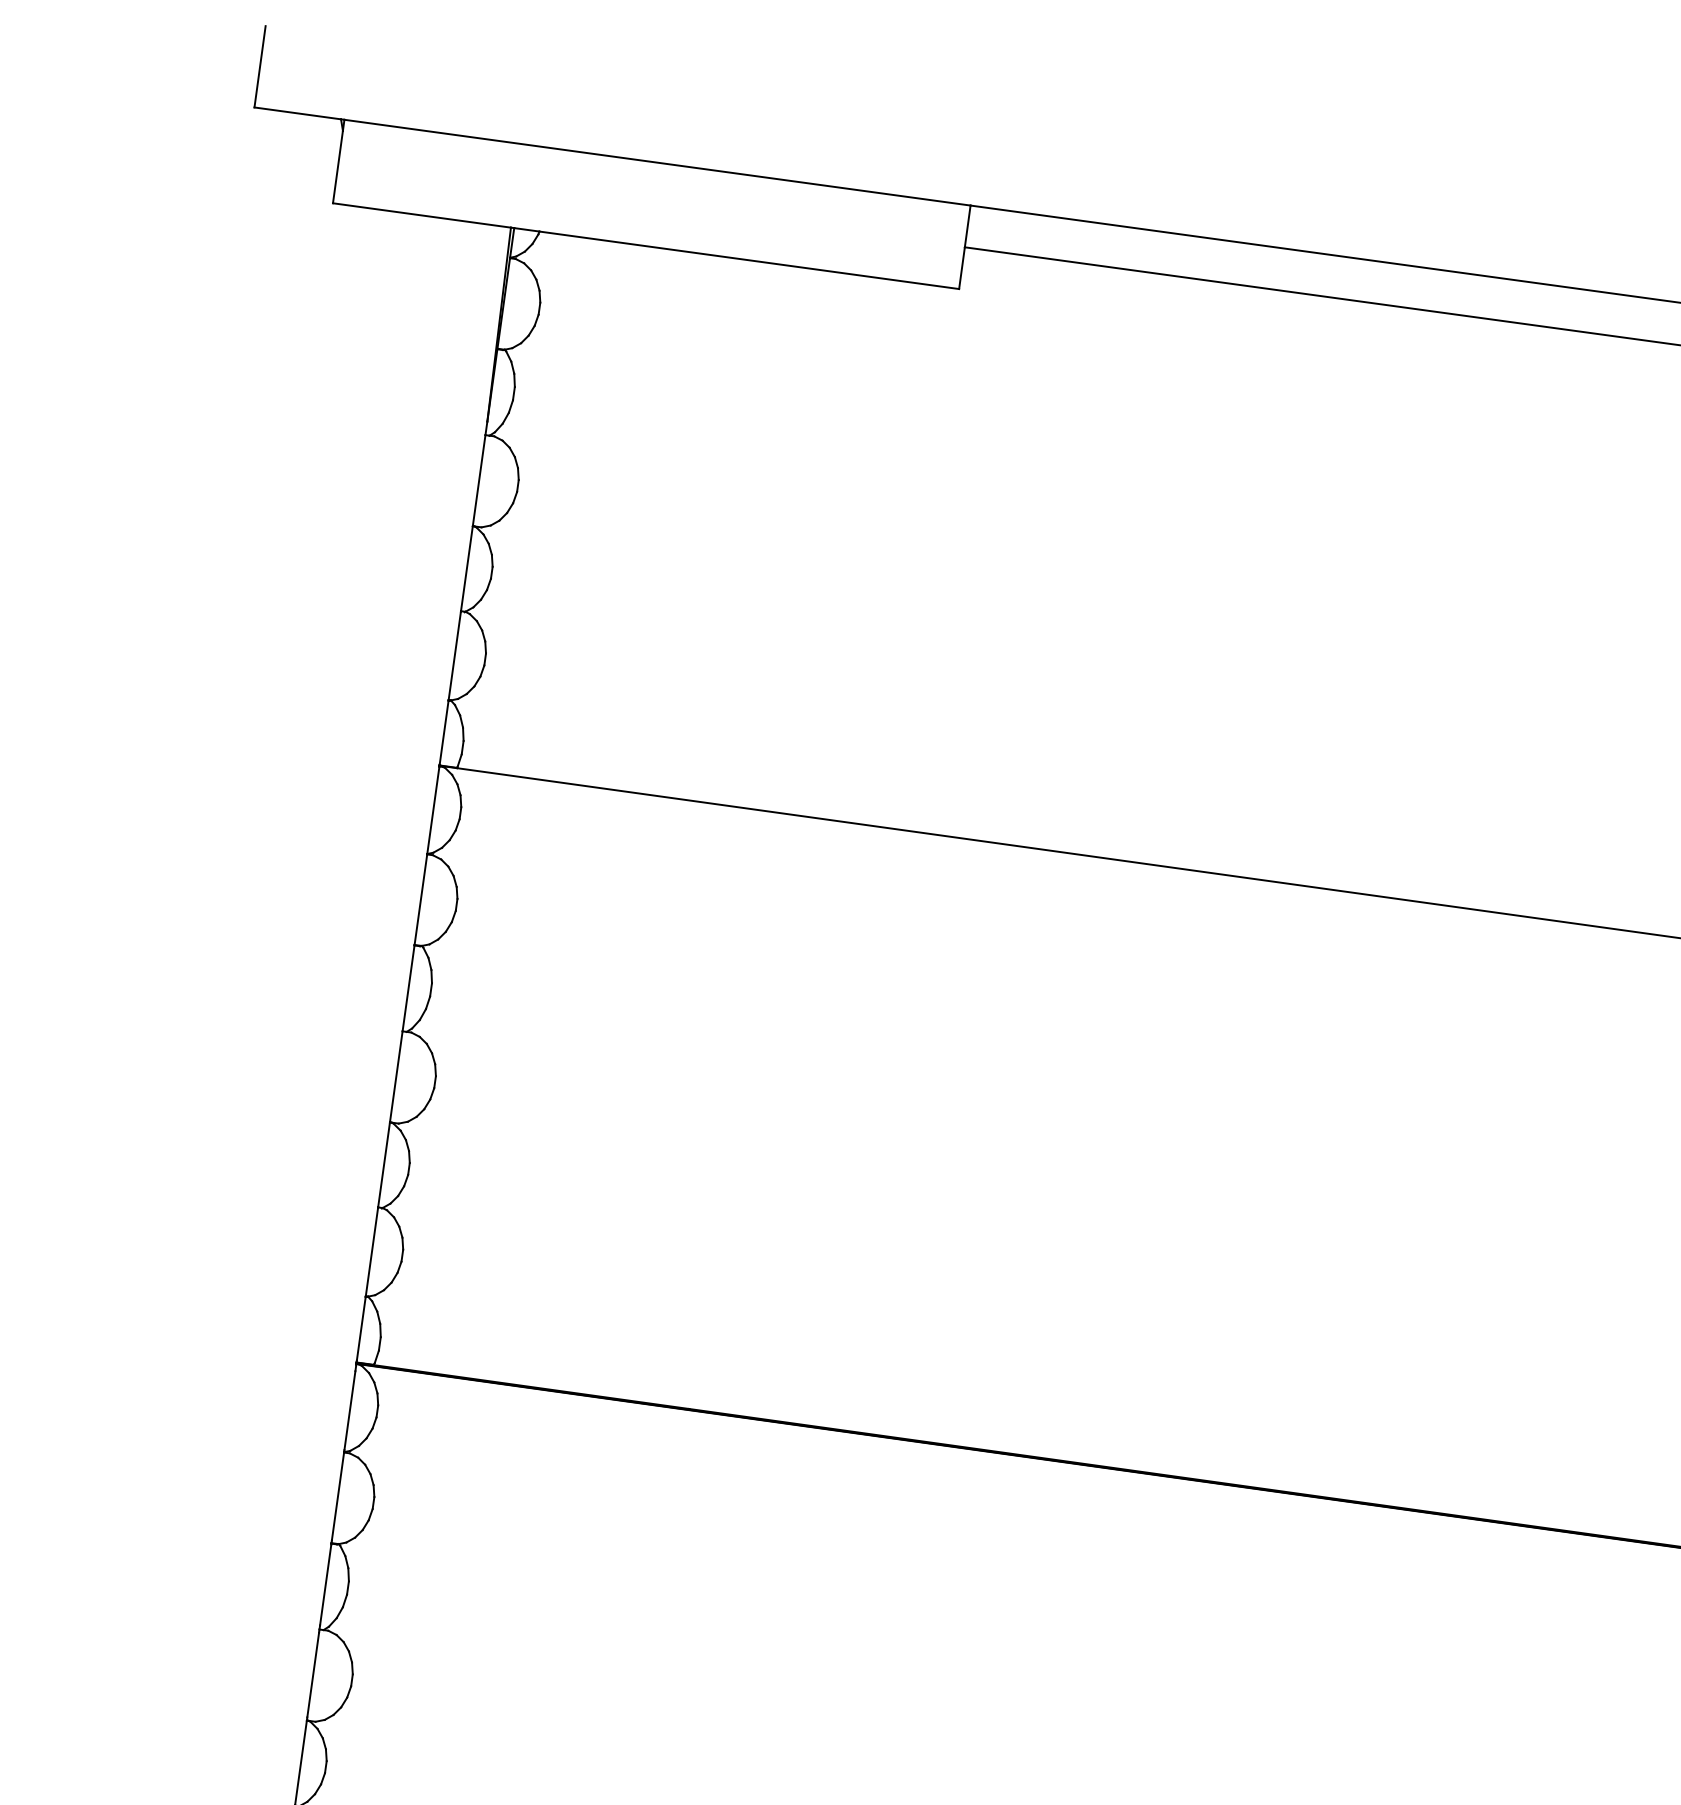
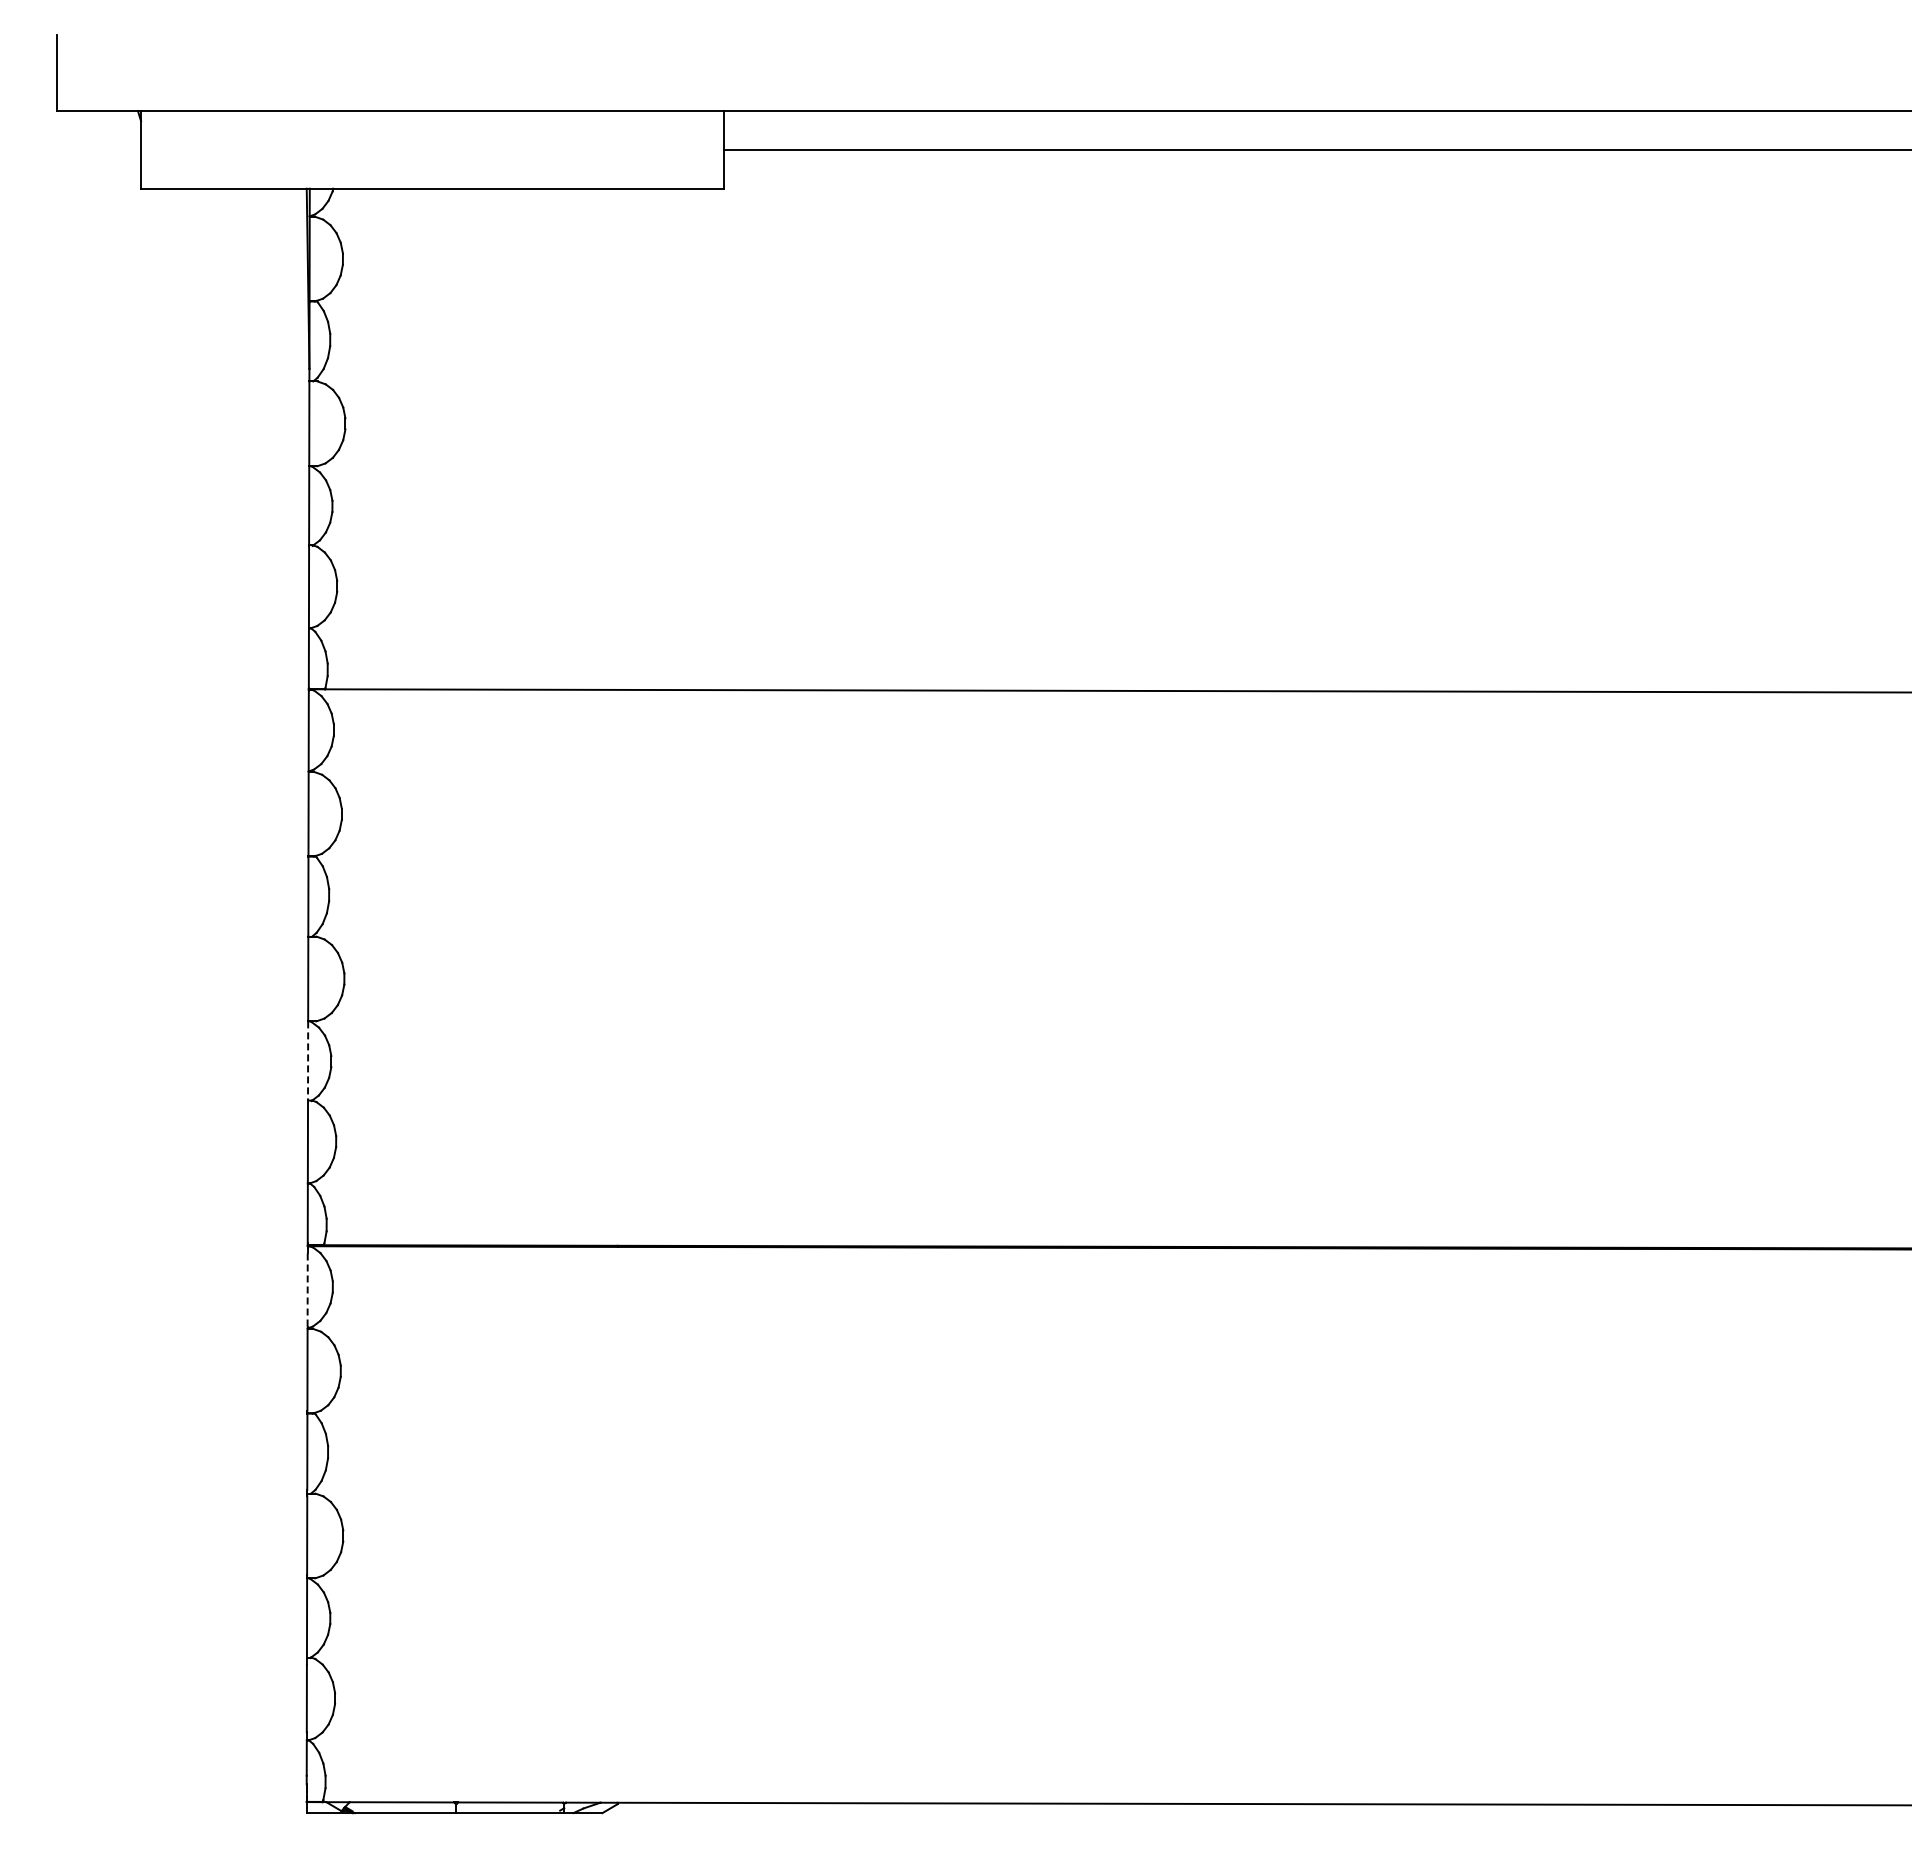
line: (384, 1164) -> (308, 1060), solid -> dashed
line: (349, 1410) -> (307, 1289), solid -> dashed

